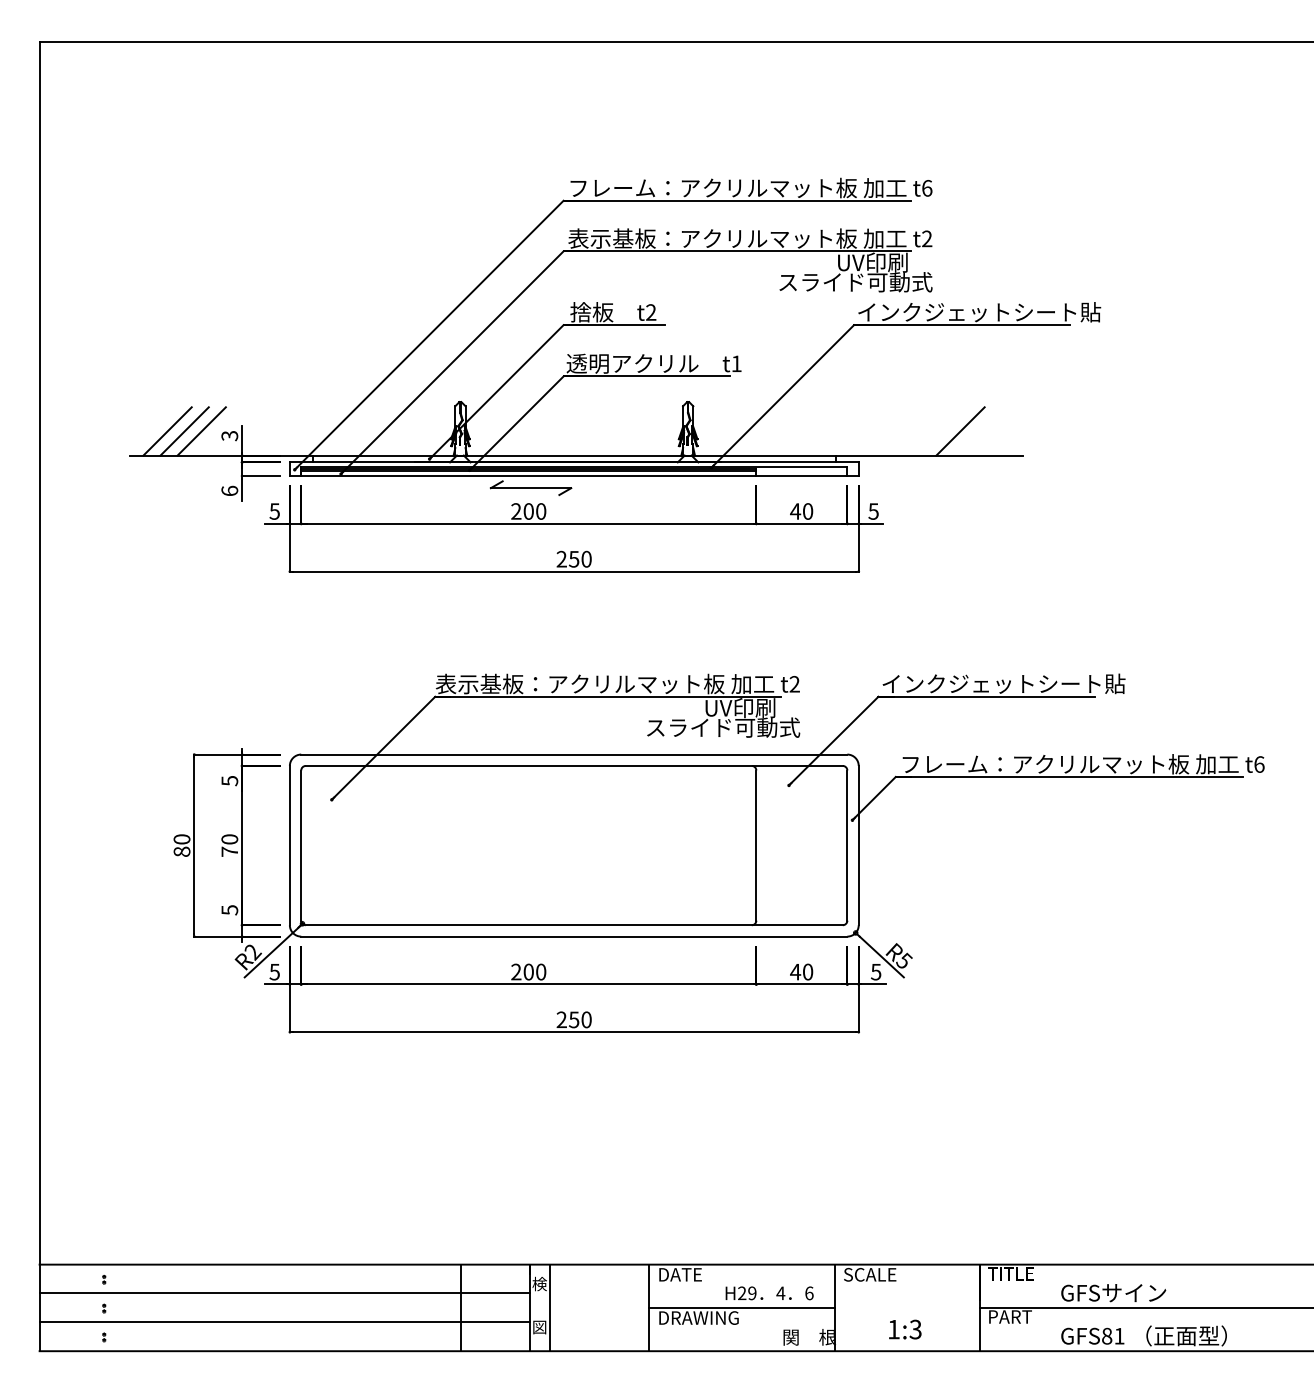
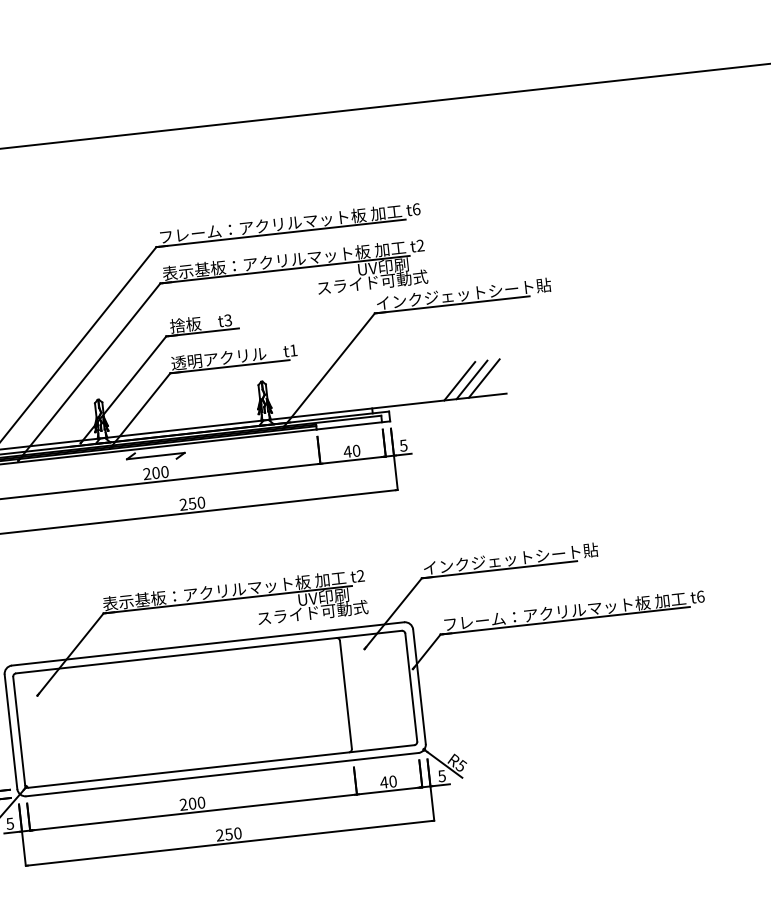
text: (651, 312) -> (228, 320), t2 -> t3
line: (977, 431) -> (471, 379), added
line: (994, 431) -> (484, 378), added

